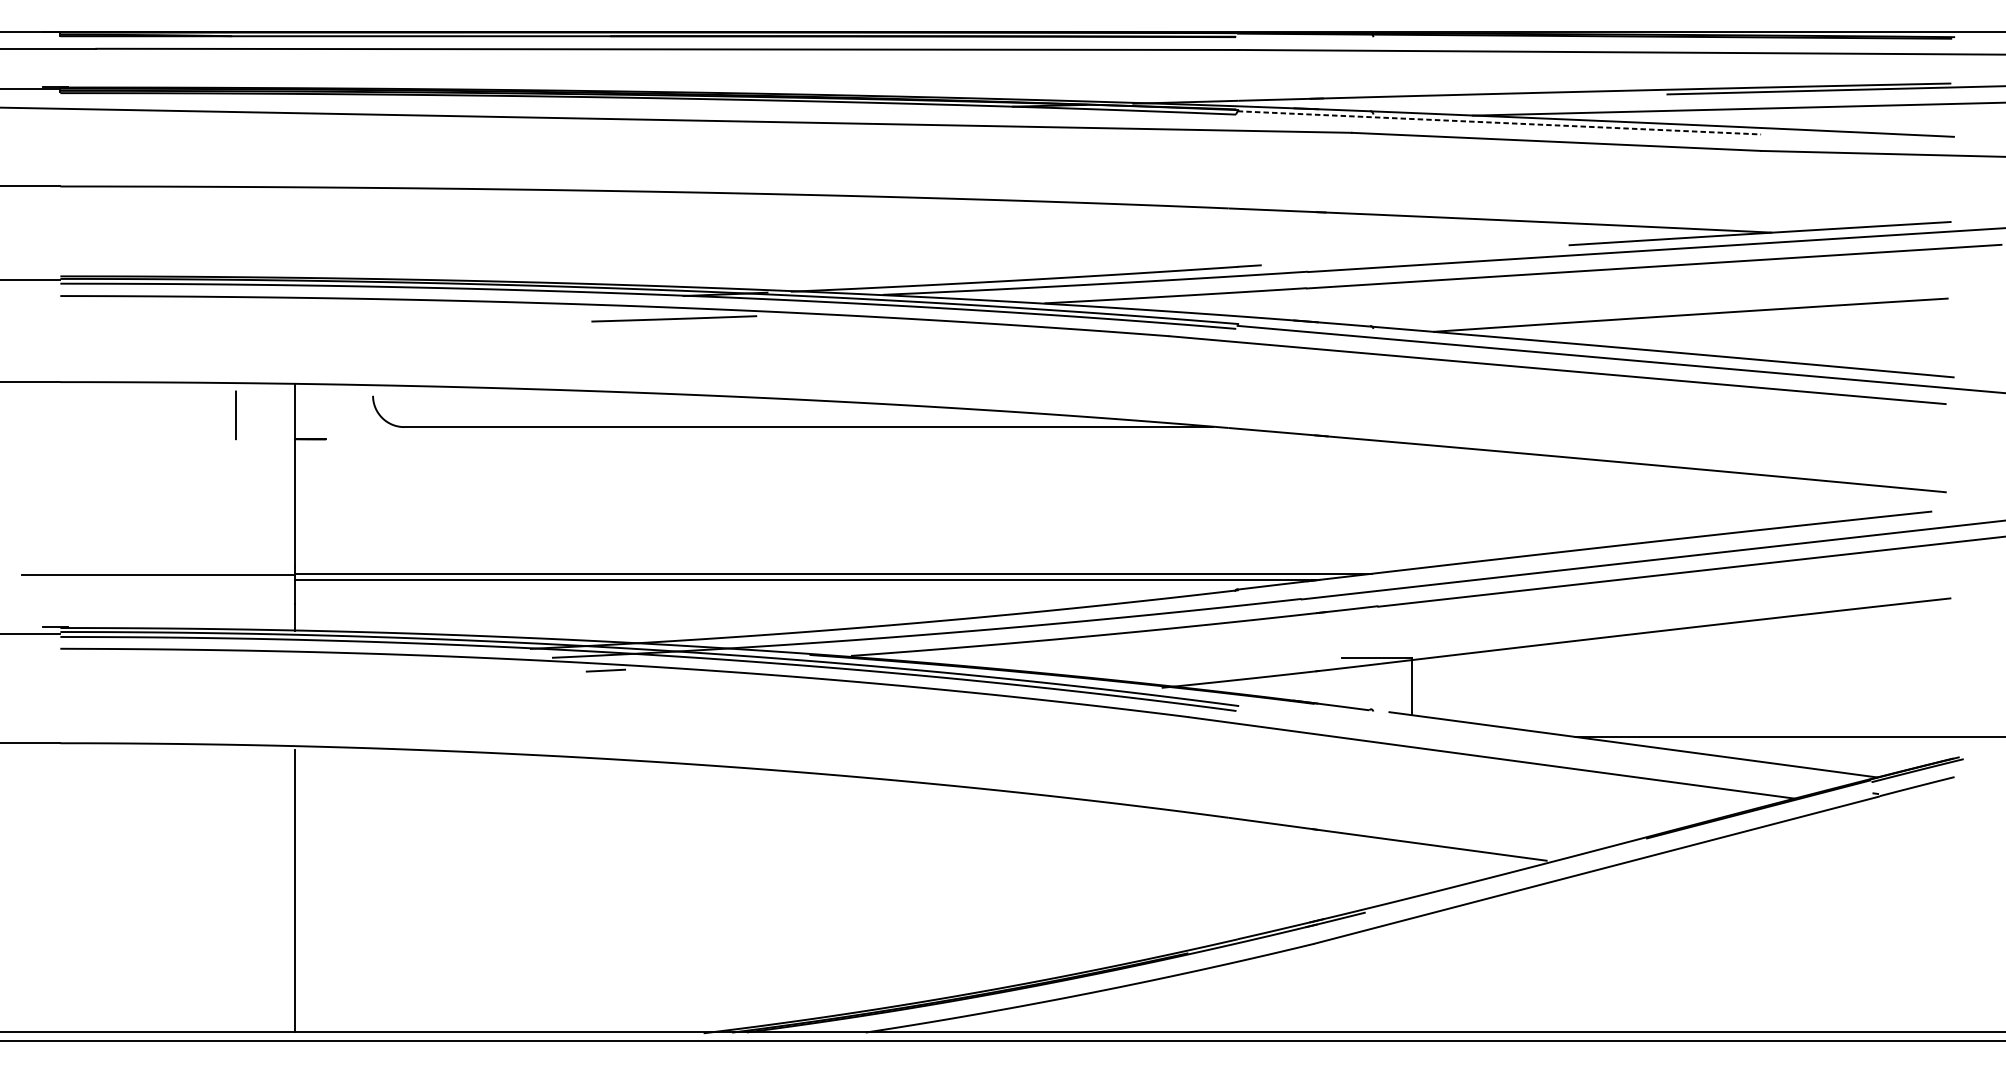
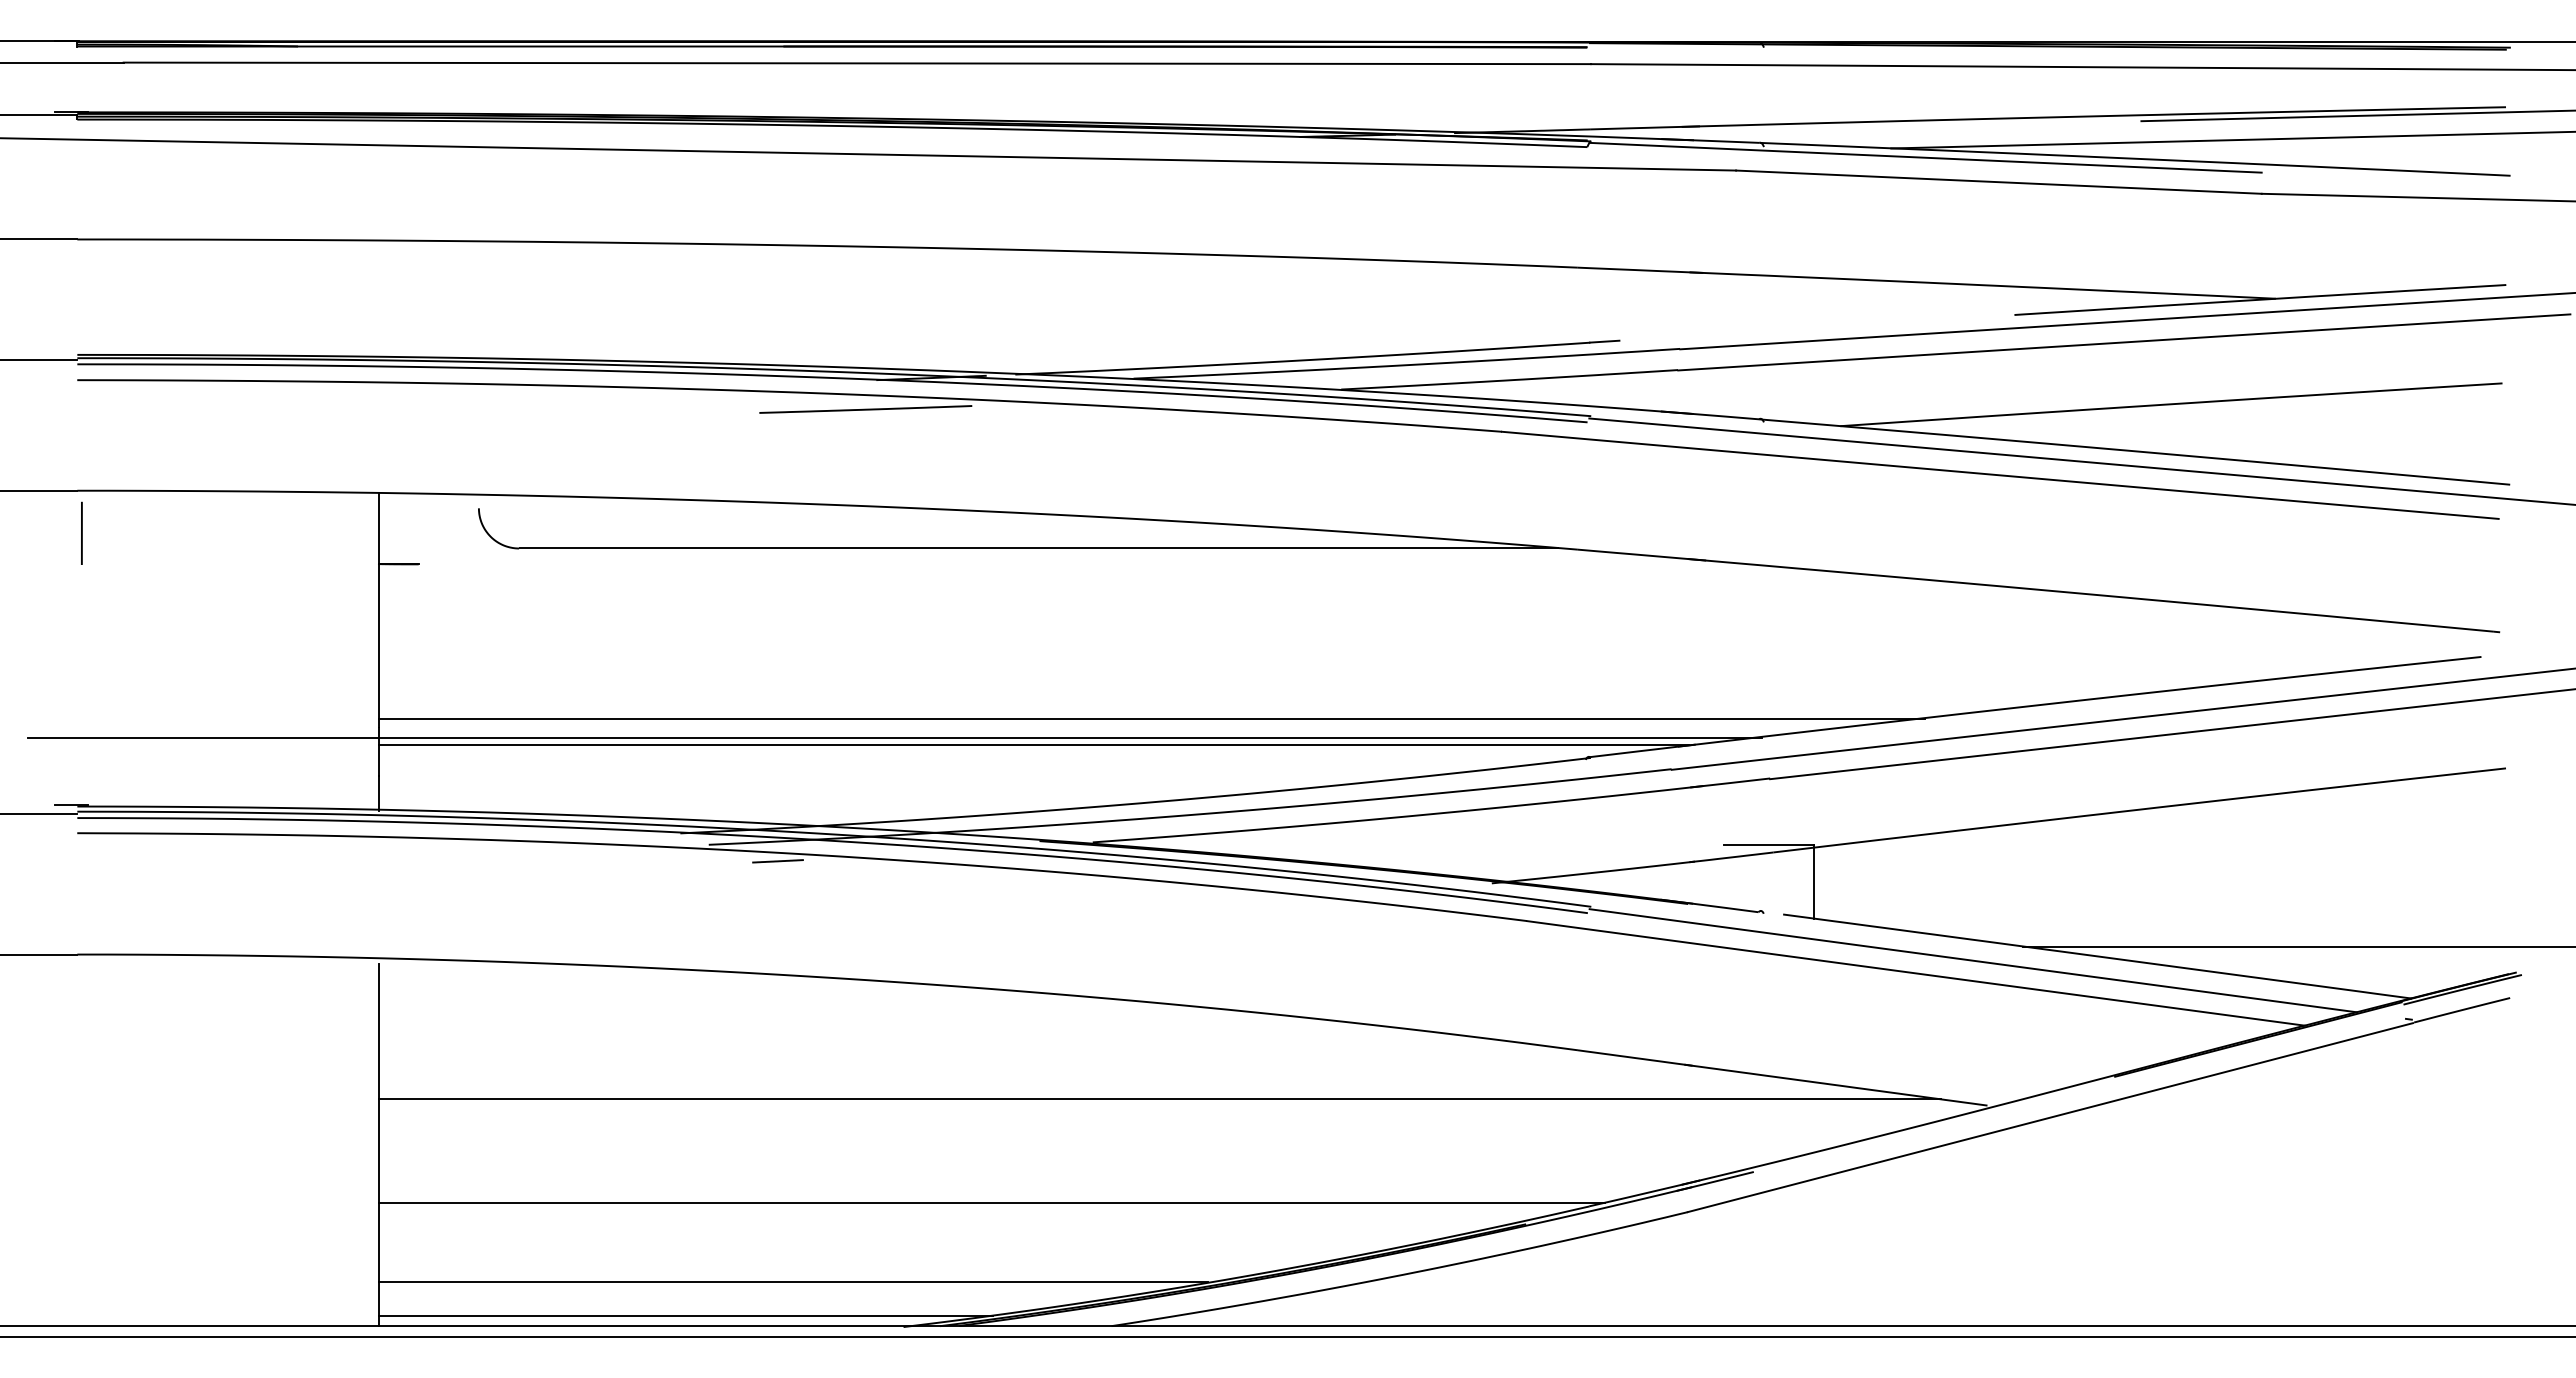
line: (1500, 122) -> (1926, 157), dashed -> solid
line: (235, 414) -> (81, 532), moved
line: (896, 560) -> (1151, 719), added
line: (1535, 747) -> (1972, 960), added
line: (902, 856) -> (1159, 1099), added
line: (772, 936) -> (991, 1202), added
line: (617, 997) -> (792, 1281), added
line: (533, 1024) -> (685, 1315), added

